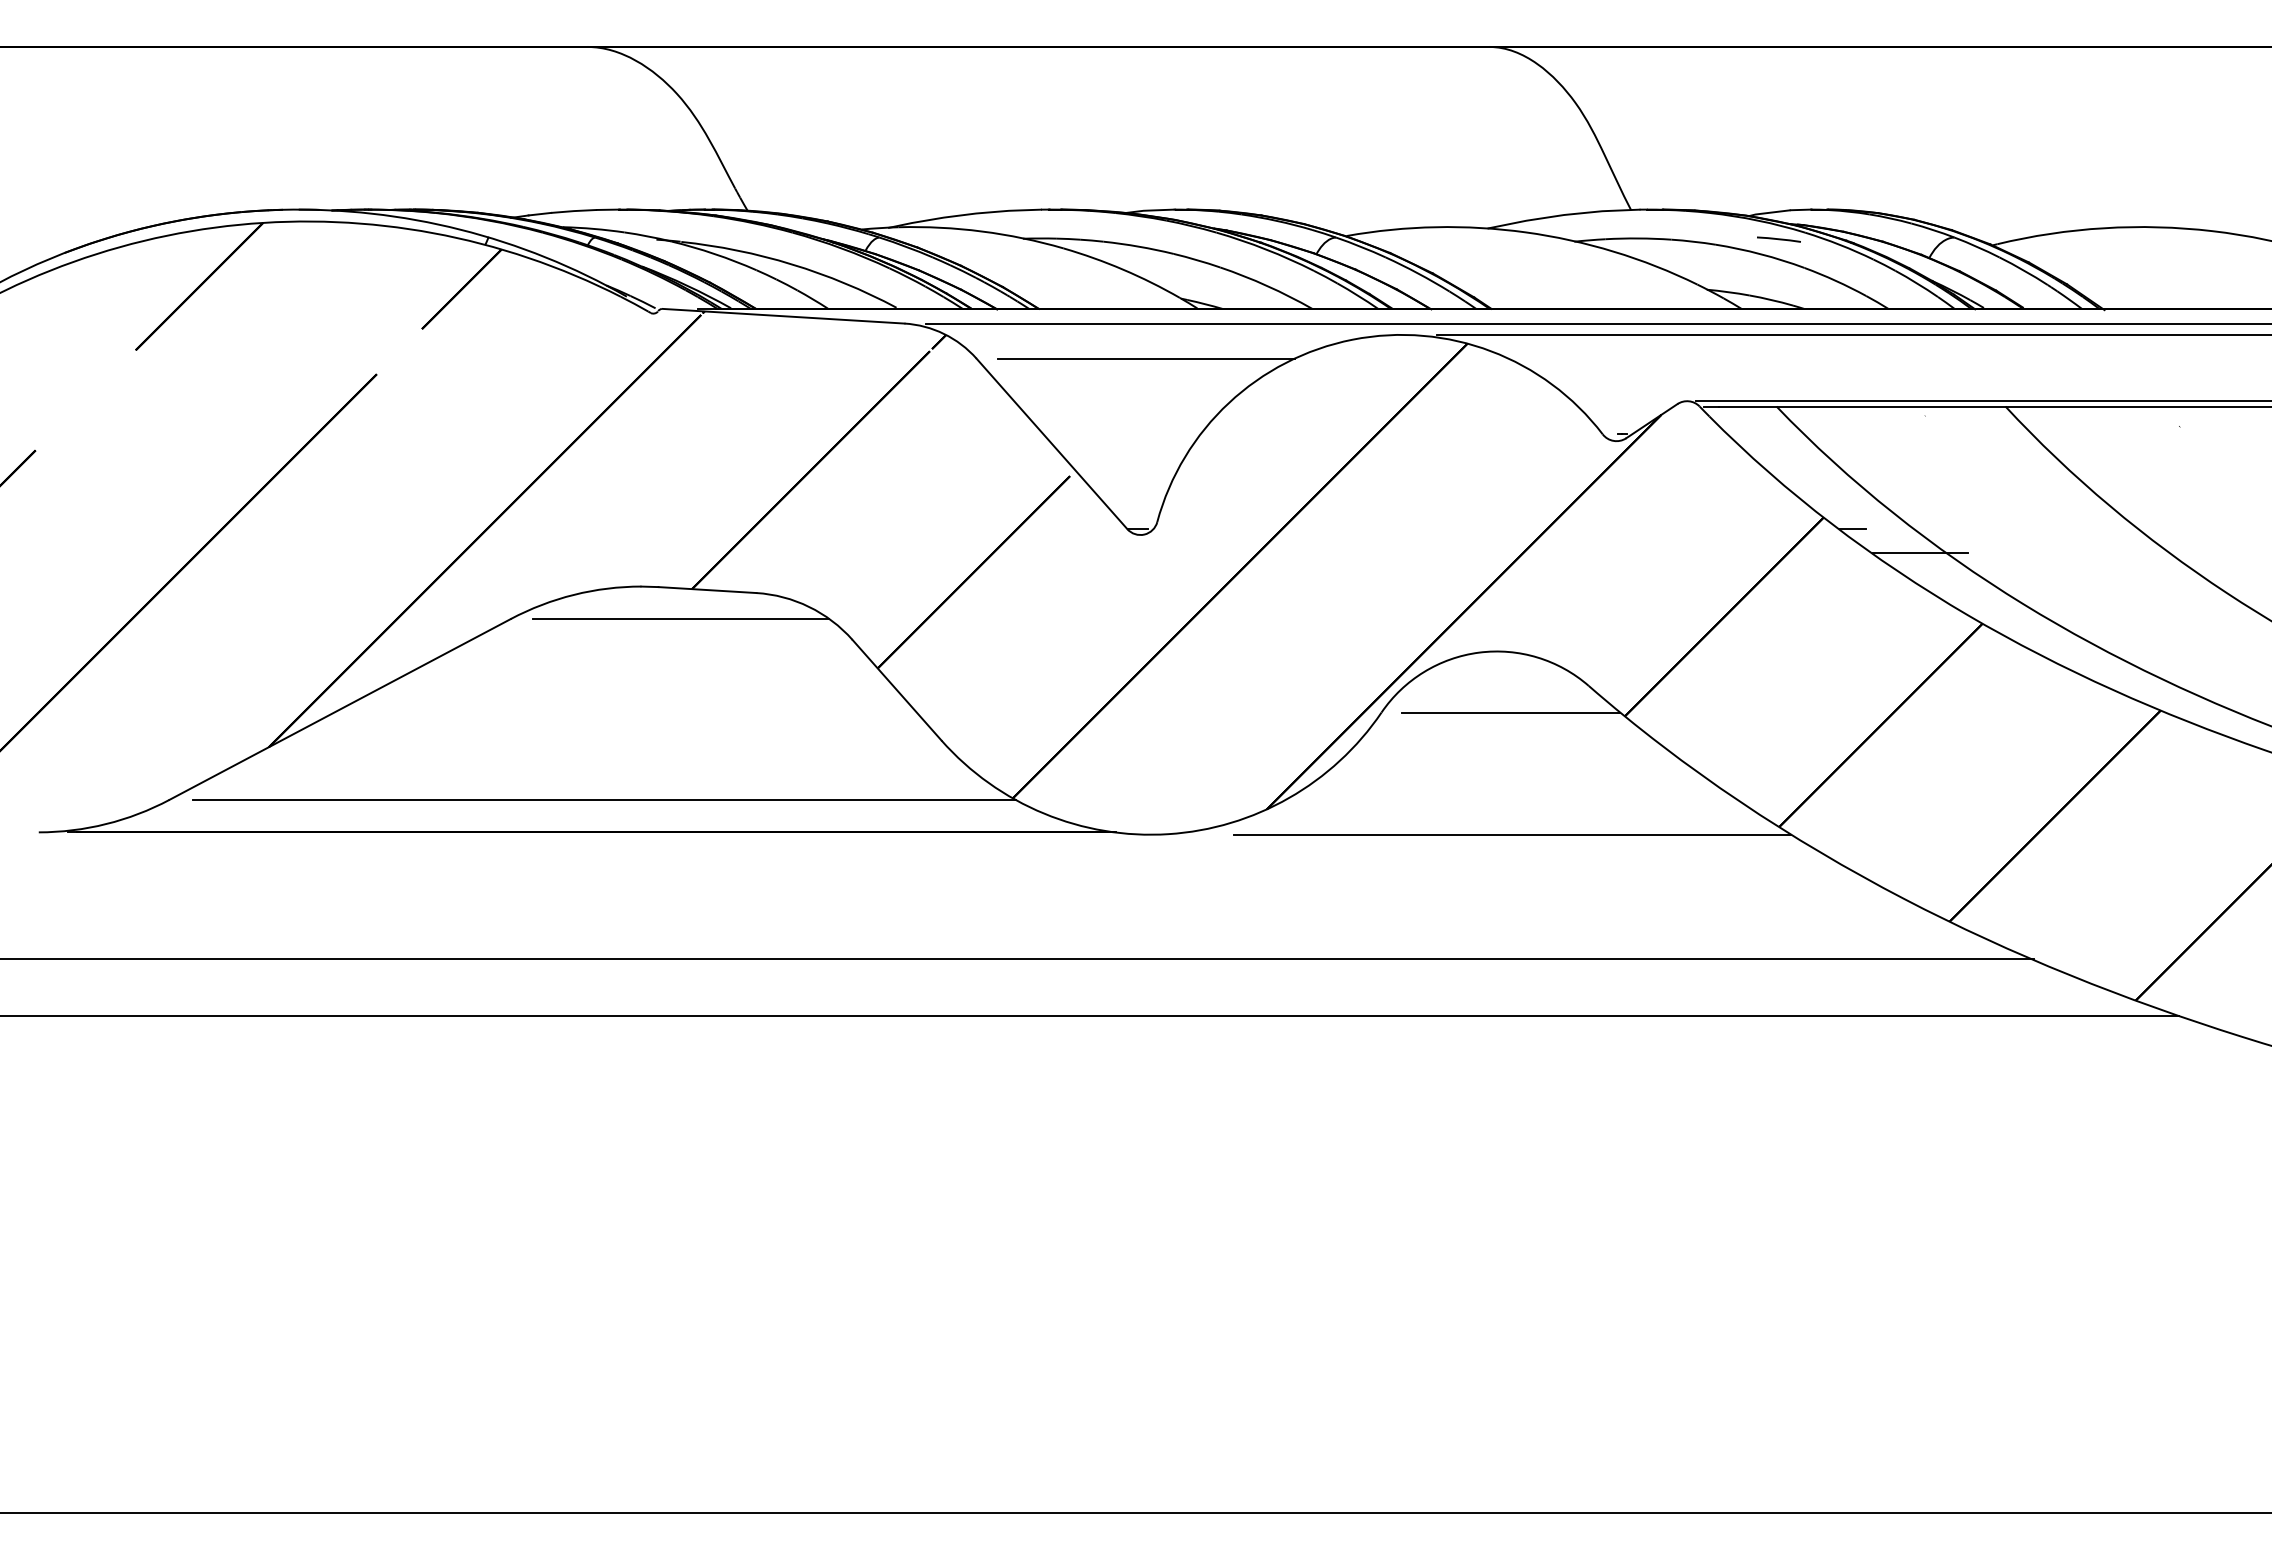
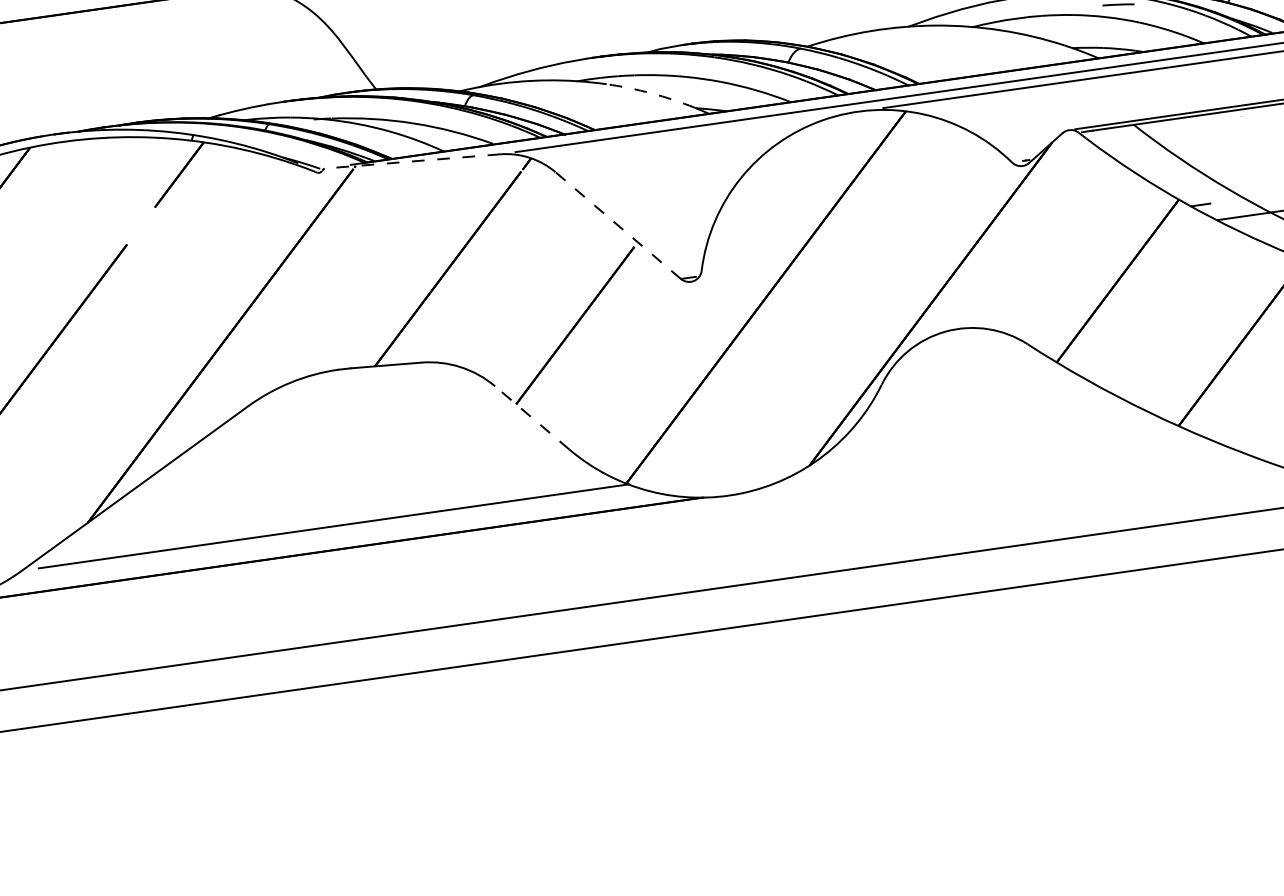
arc: (1123, 269) -> (651, 93), solid -> dashed
line: (783, 316) -> (412, 161), solid -> dashed
line: (1146, 358) -> (677, 154), removed
line: (1051, 443) -> (617, 225), solid -> dashed
line: (681, 619) -> (370, 389), removed
line: (896, 689) -> (531, 417), solid -> dashed
line: (1510, 712) -> (974, 371), removed
line: (1512, 834) -> (988, 458), removed

